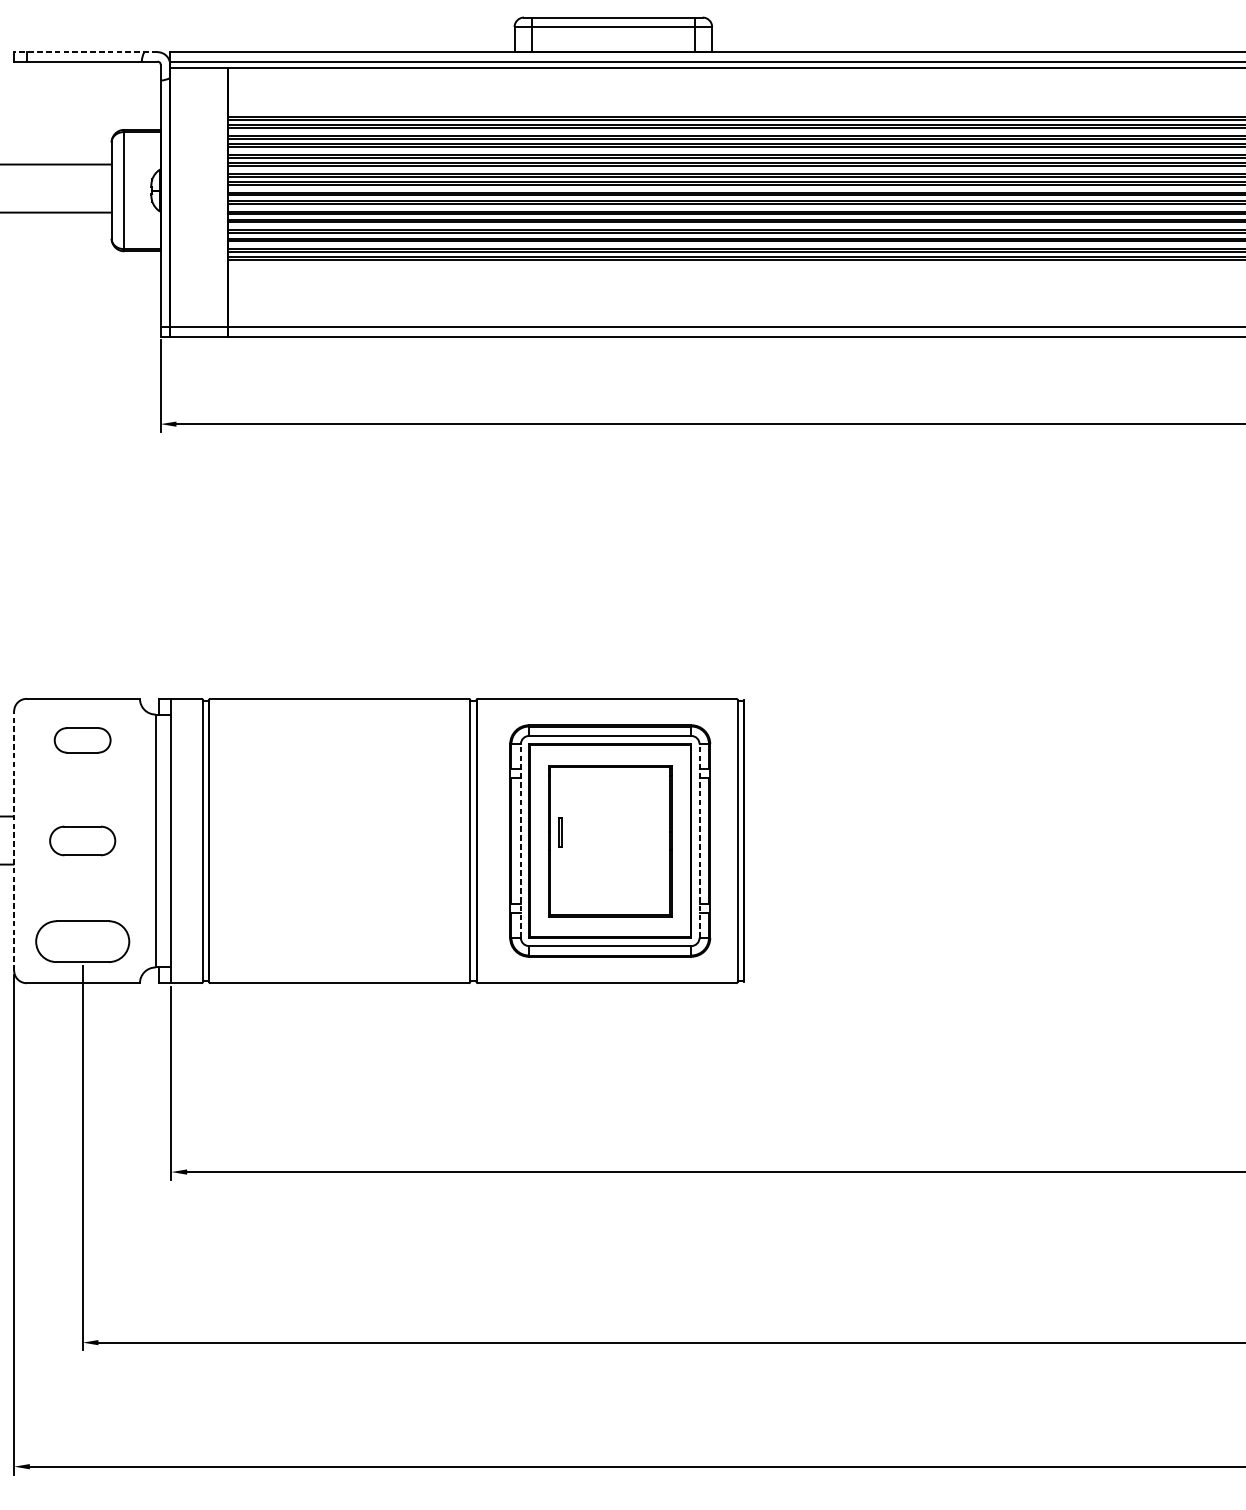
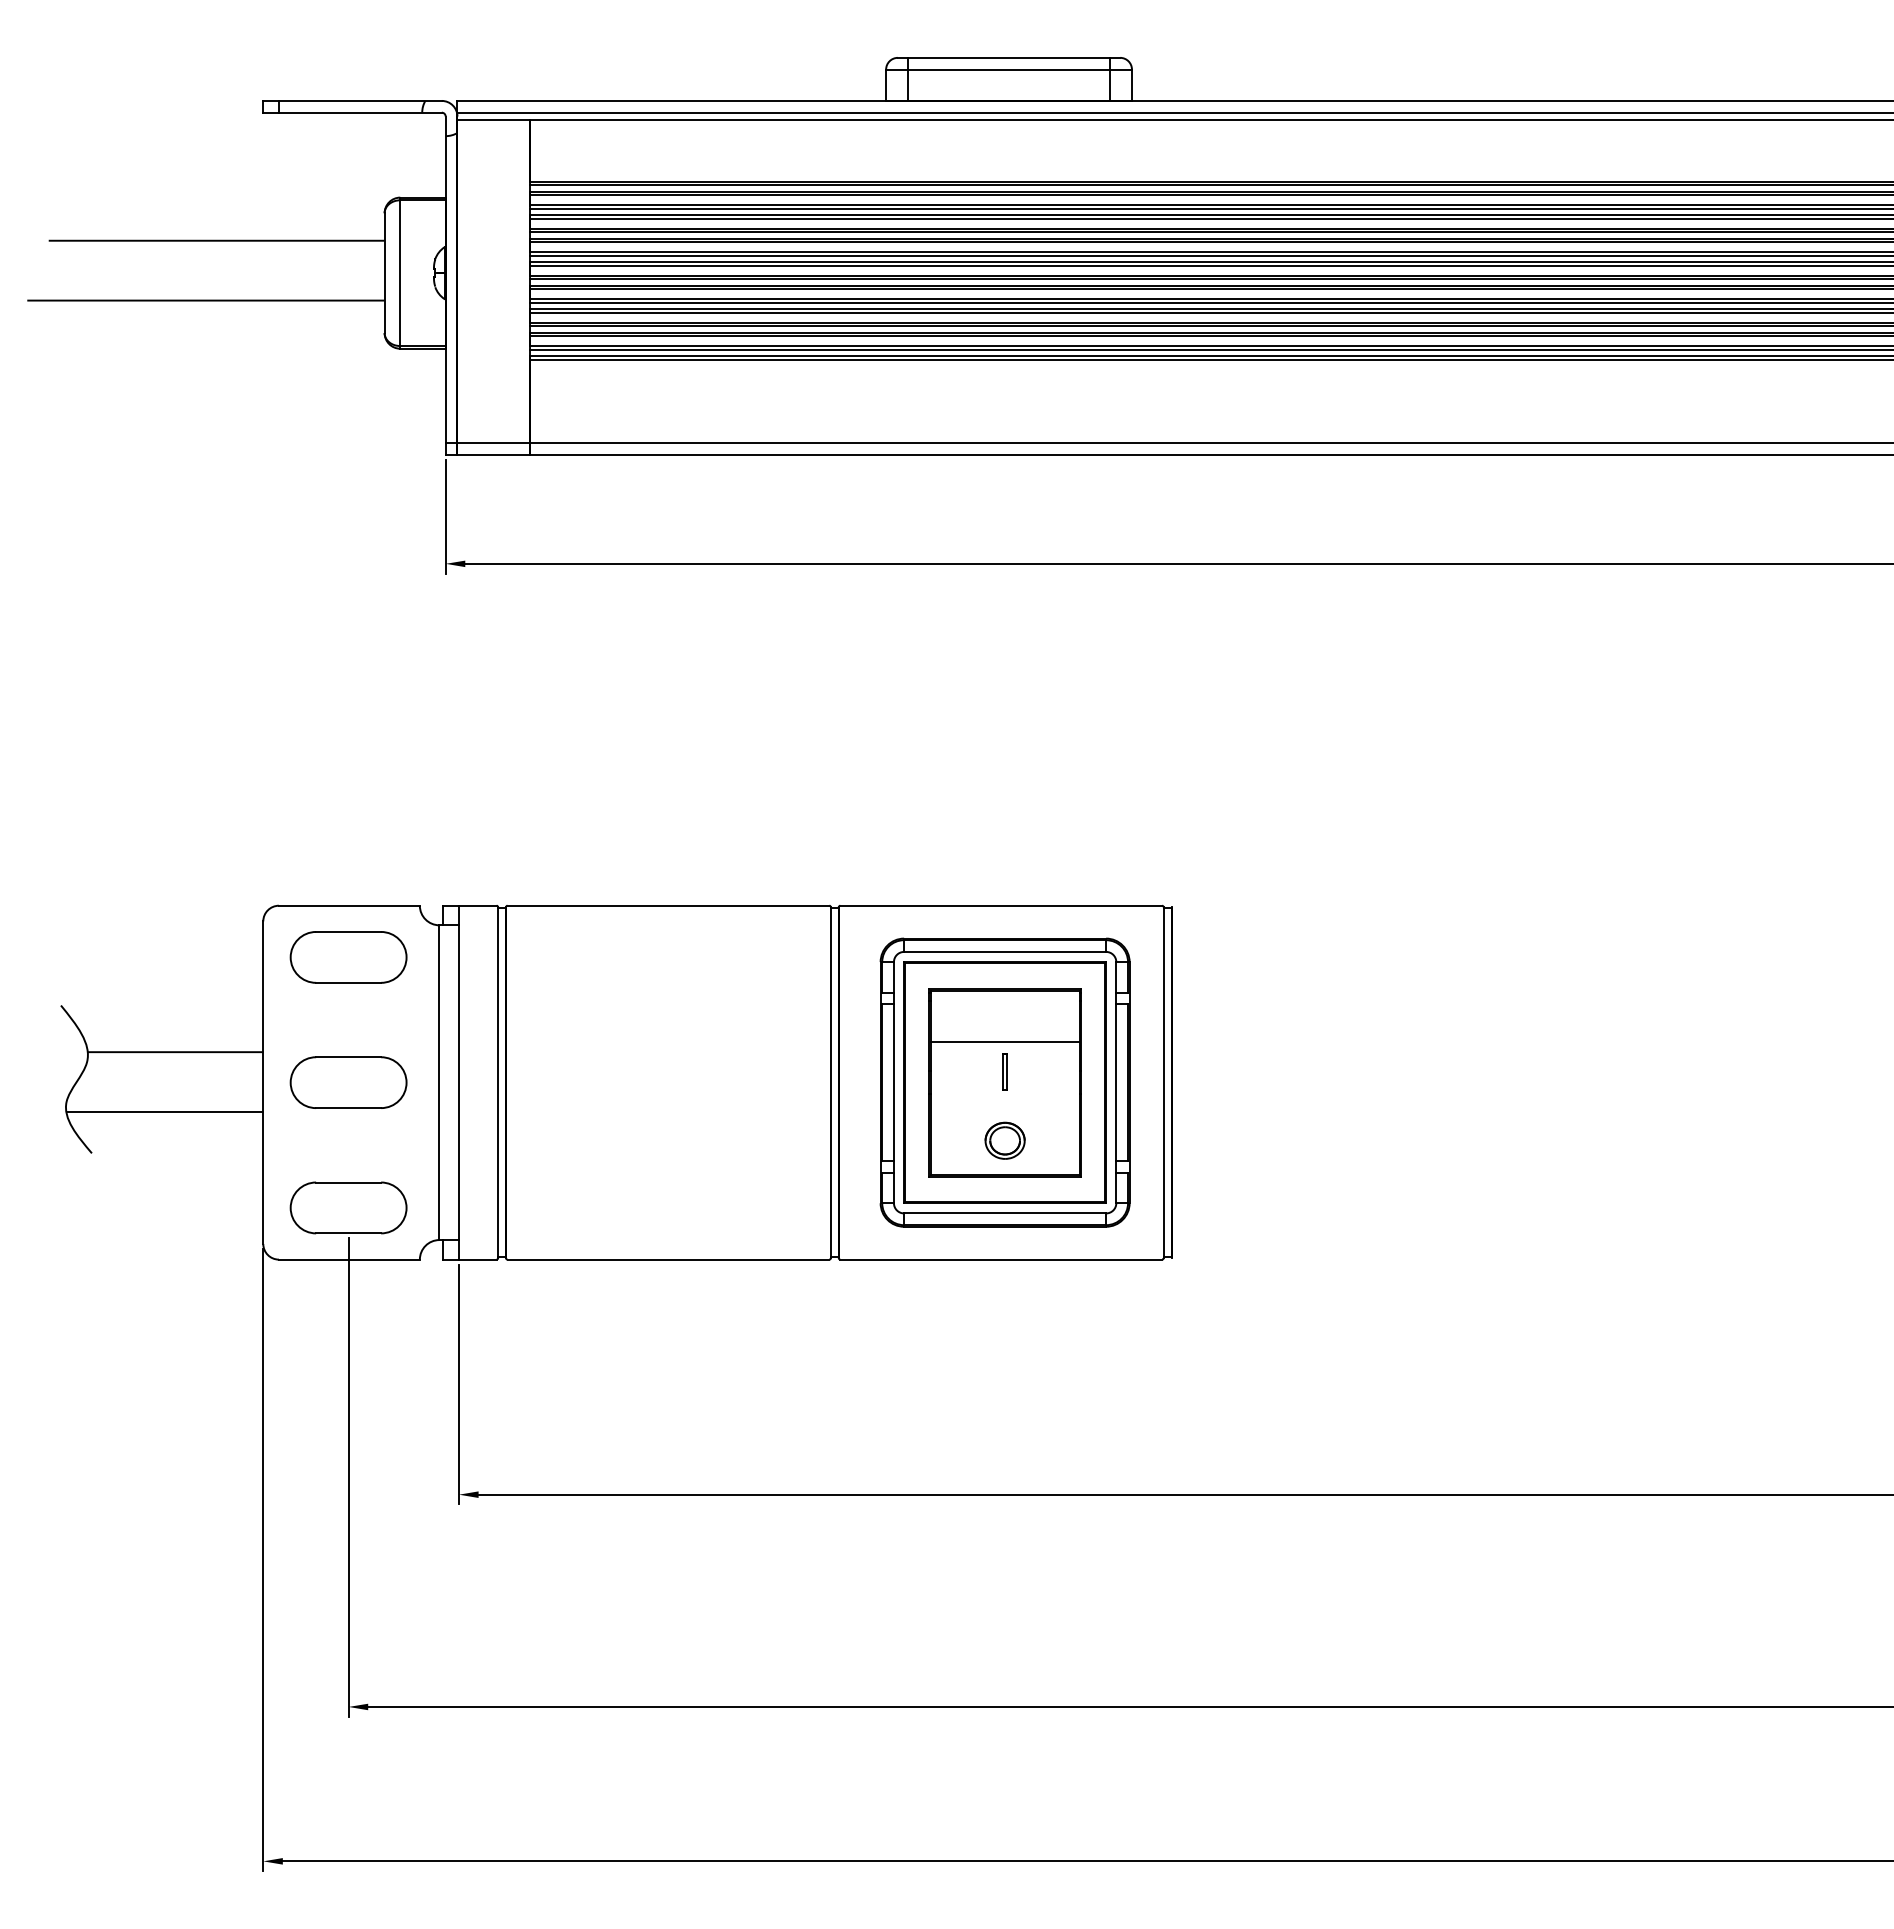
line: (85, 51) -> (352, 100), dashed -> solid
part: (82, 740) -> (348, 957), size x1.67
line: (609, 807) -> (1004, 1041), added
part: (559, 832) -> (1004, 1071), moved
line: (14, 840) -> (263, 1082), dashed -> solid
part: (82, 840) -> (348, 1082), size x1.43
line: (520, 840) -> (893, 1082), dashed -> solid
line: (699, 840) -> (1116, 1082), dashed -> solid
part: (609, 887) -> (1004, 1140), added

